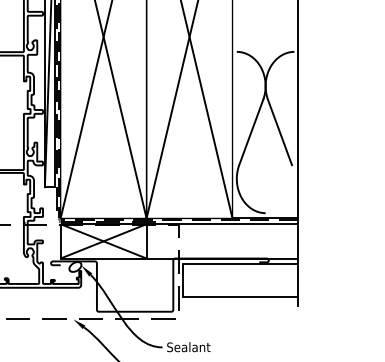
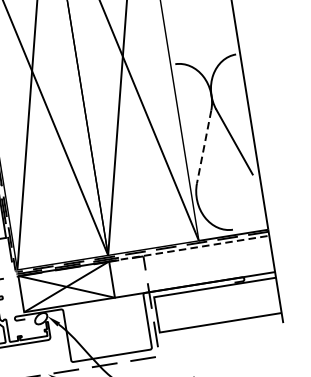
line: (251, 132) -> (204, 146), solid -> dashed
line: (222, 224) -> (189, 248), solid -> dashed

